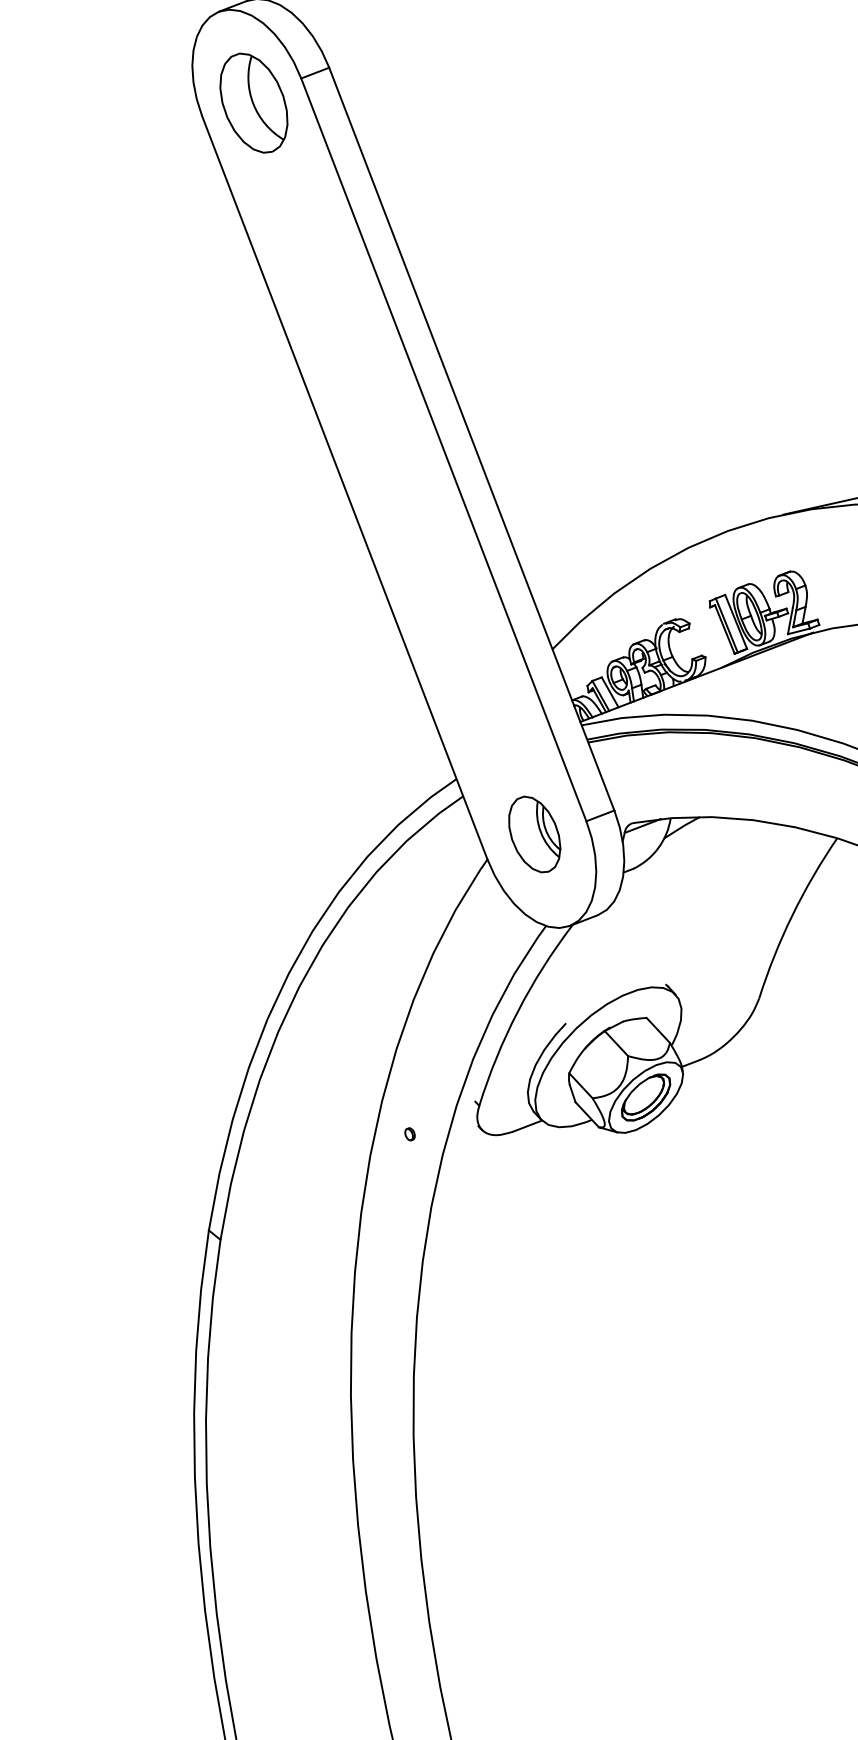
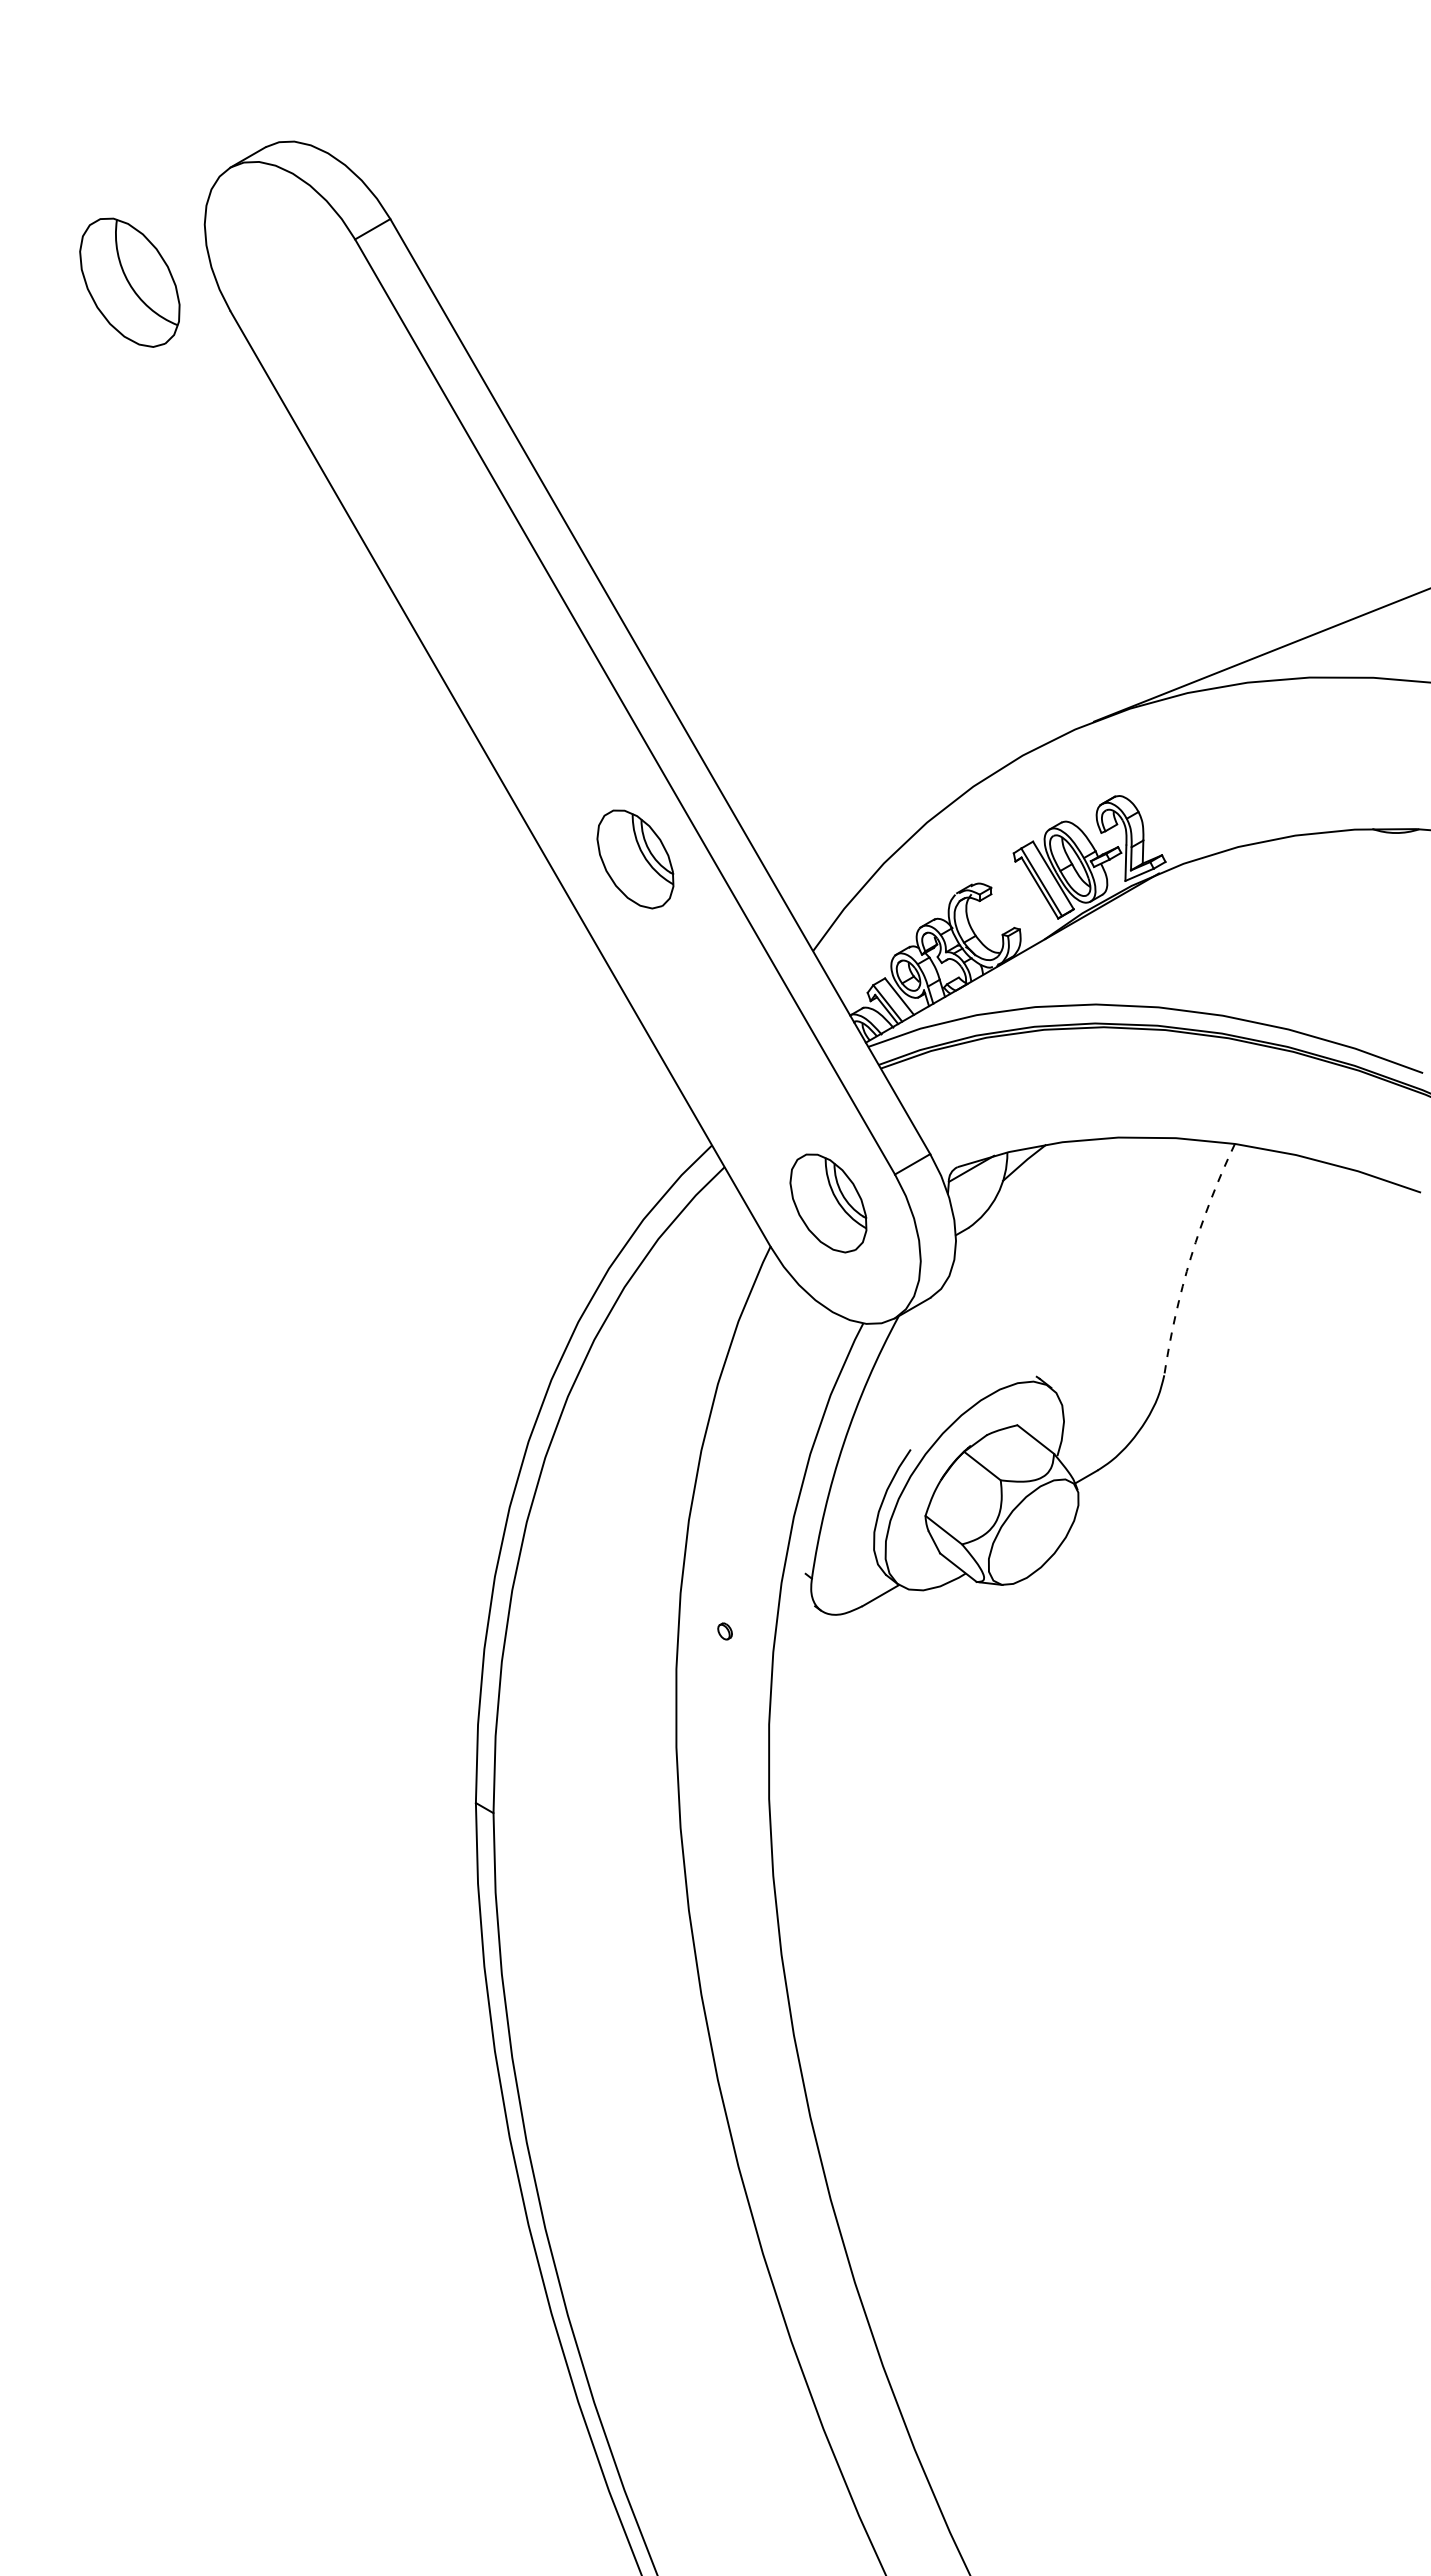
part: (253, 103) -> (129, 282), moved
part: (433, 562) -> (635, 859), added
arc: (792, 915) -> (1191, 1257), solid -> dashed
part: (646, 1097) -> (1033, 1531), removed

